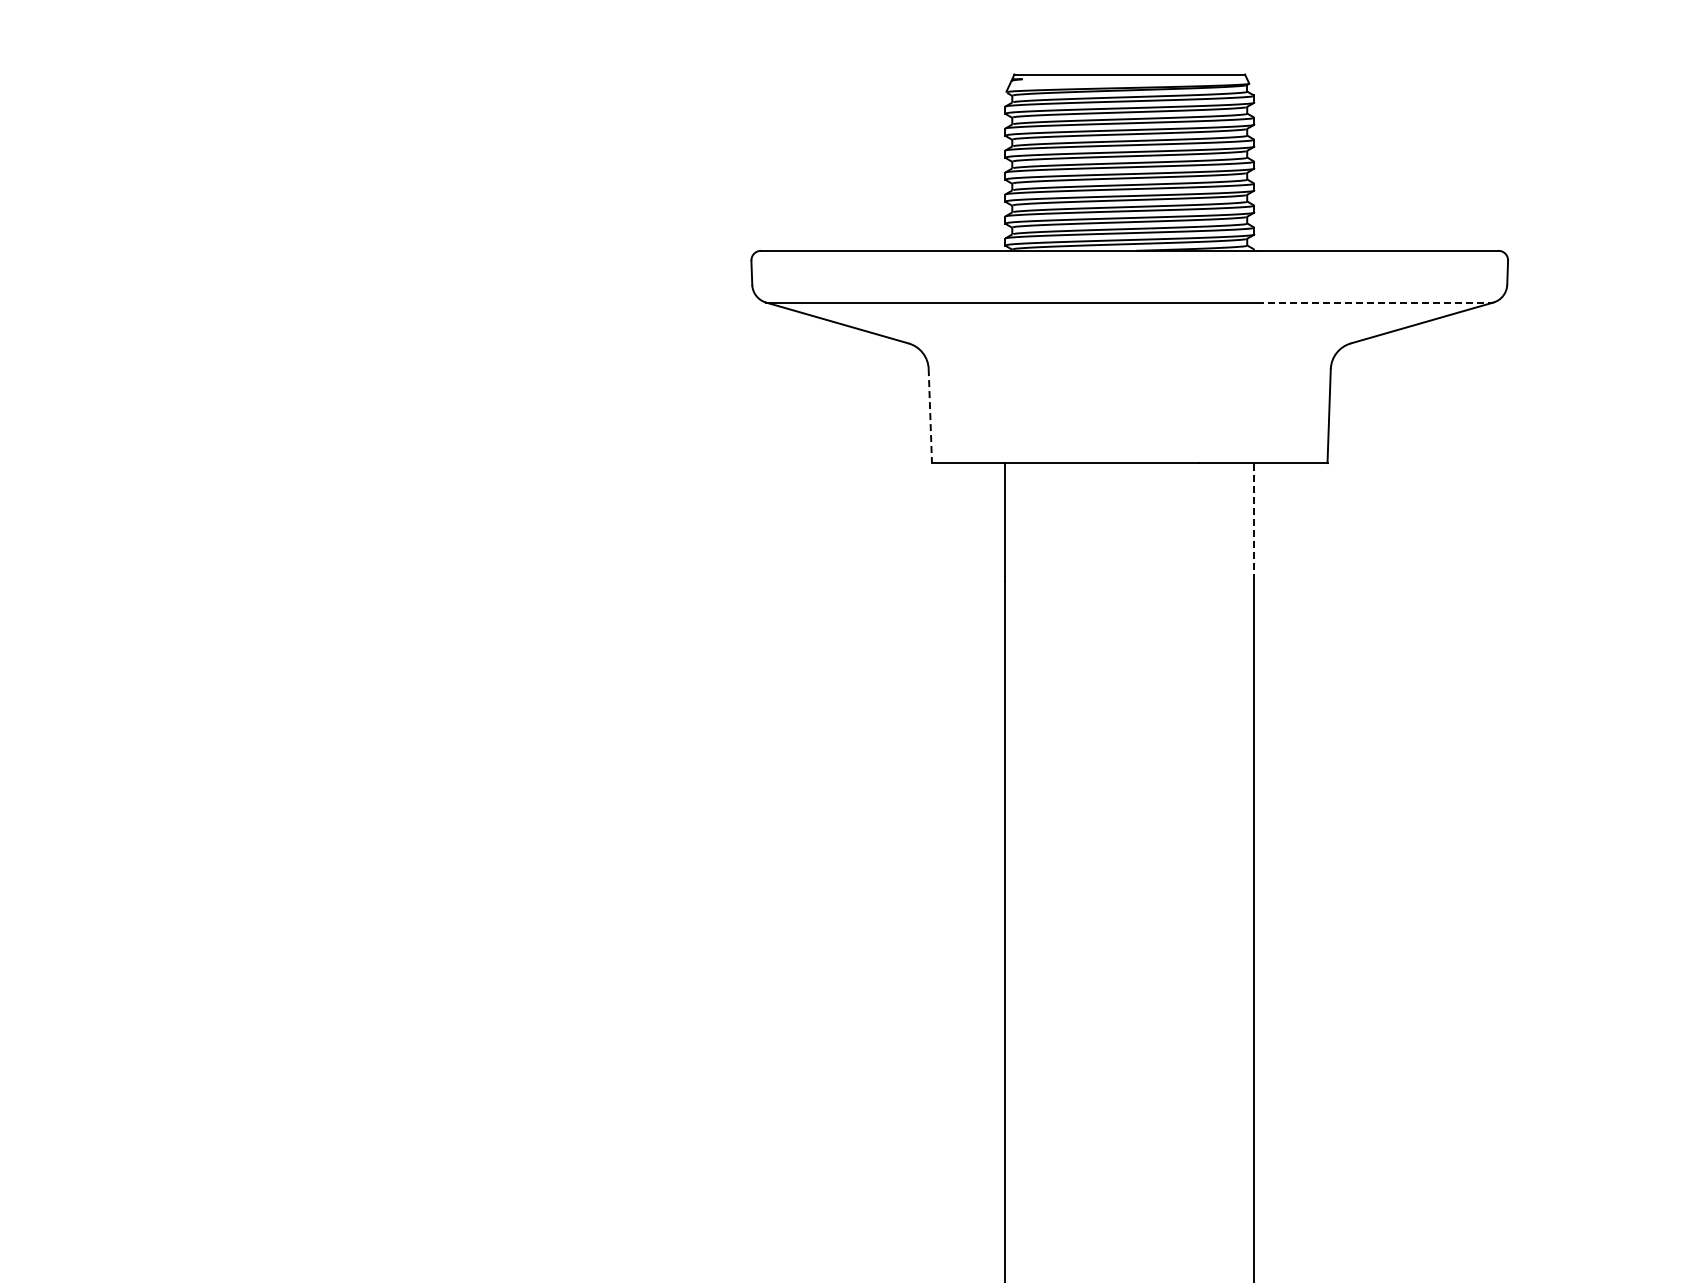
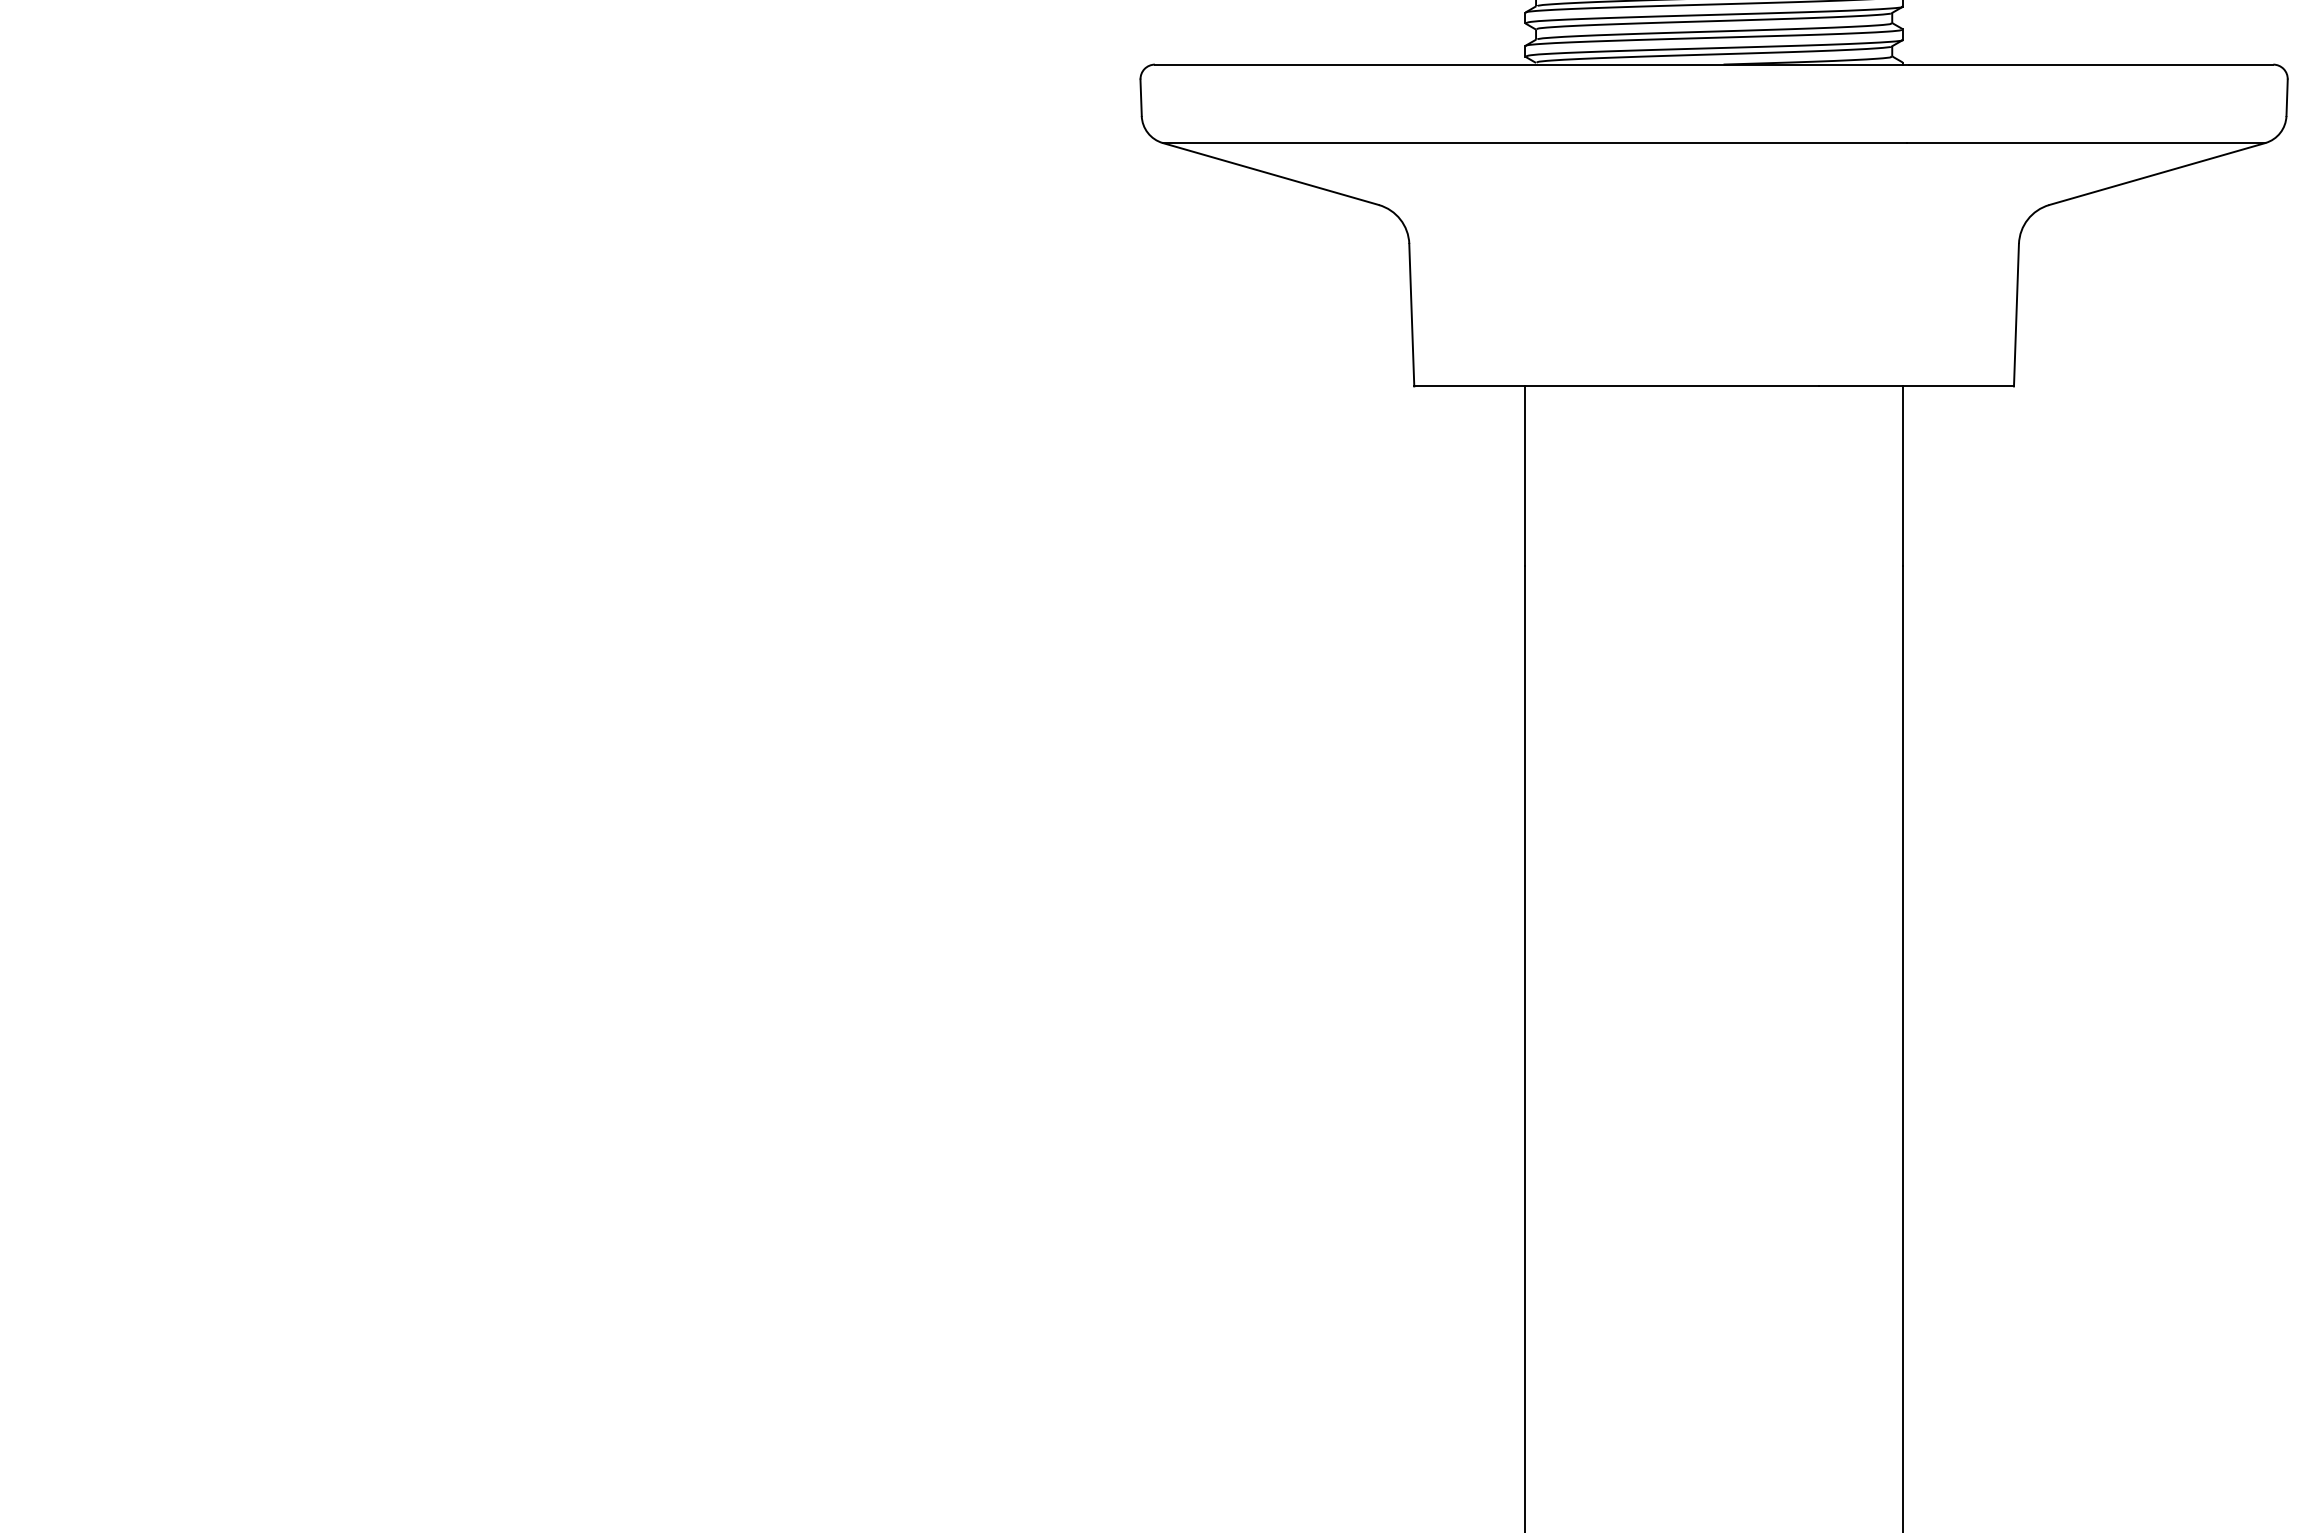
line: (1375, 302) -> (2086, 142), dashed -> solid
line: (930, 416) -> (1412, 315), dashed -> solid
line: (1254, 521) -> (1903, 474), dashed -> solid

